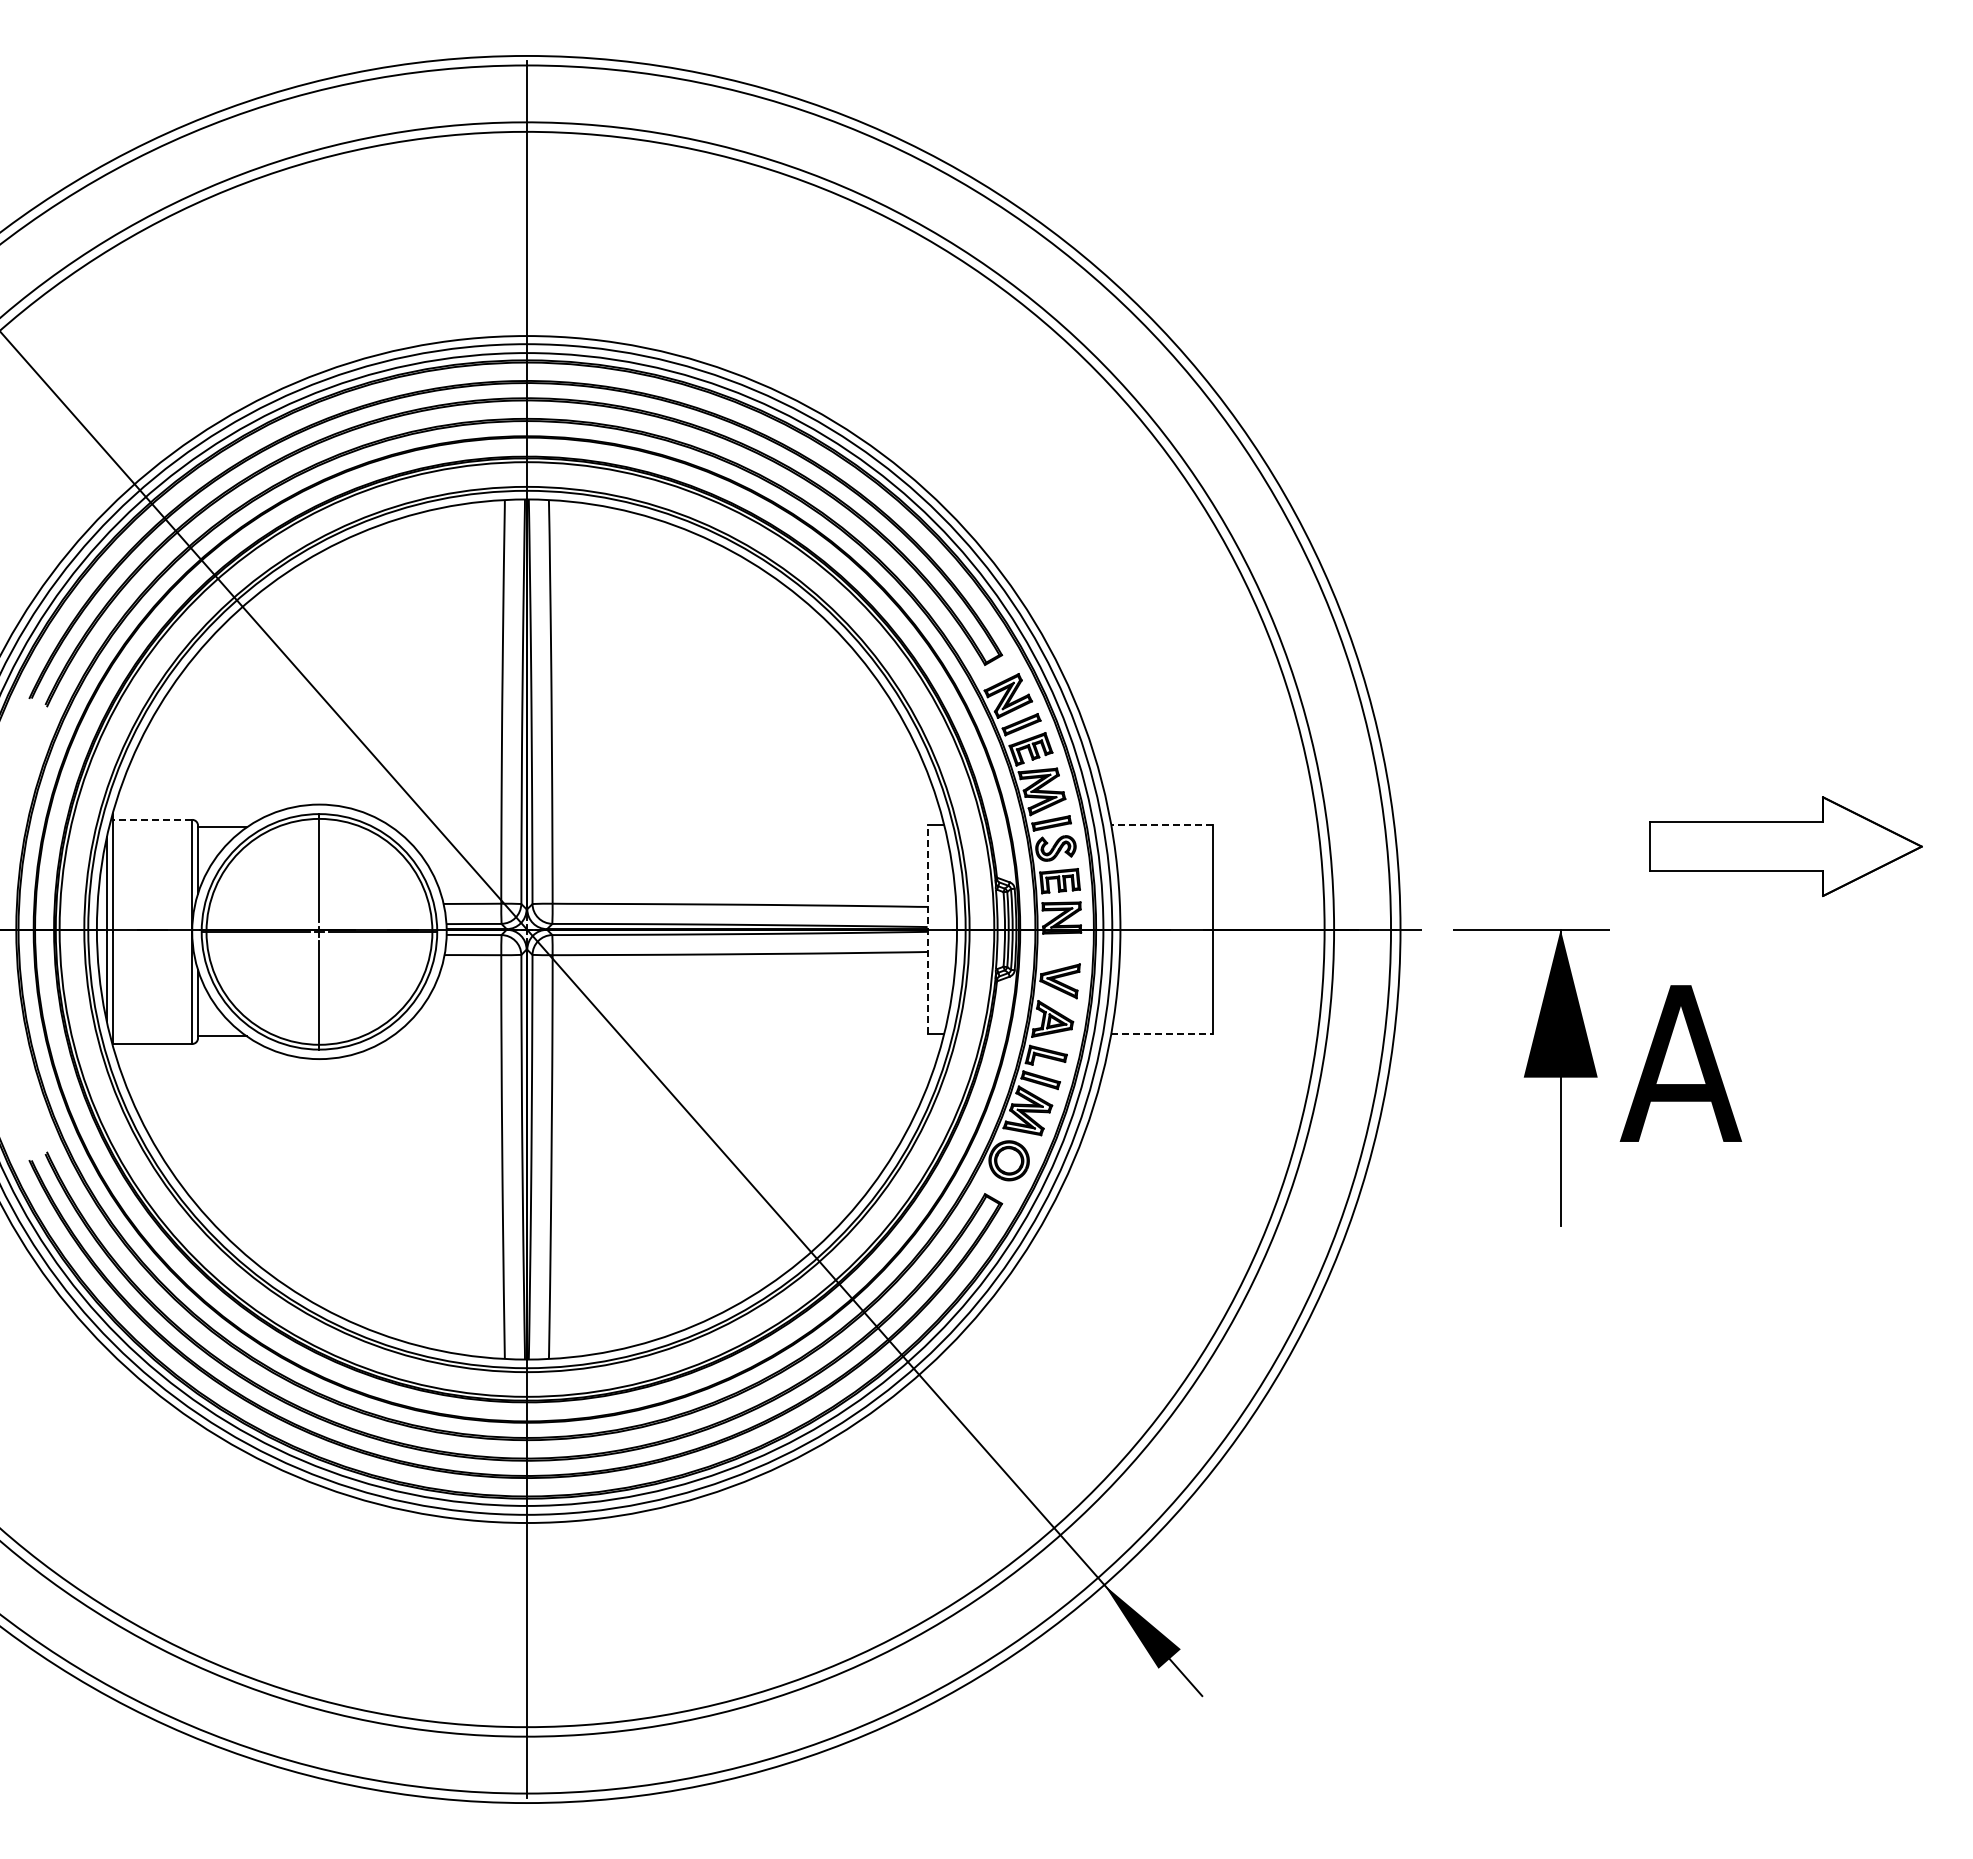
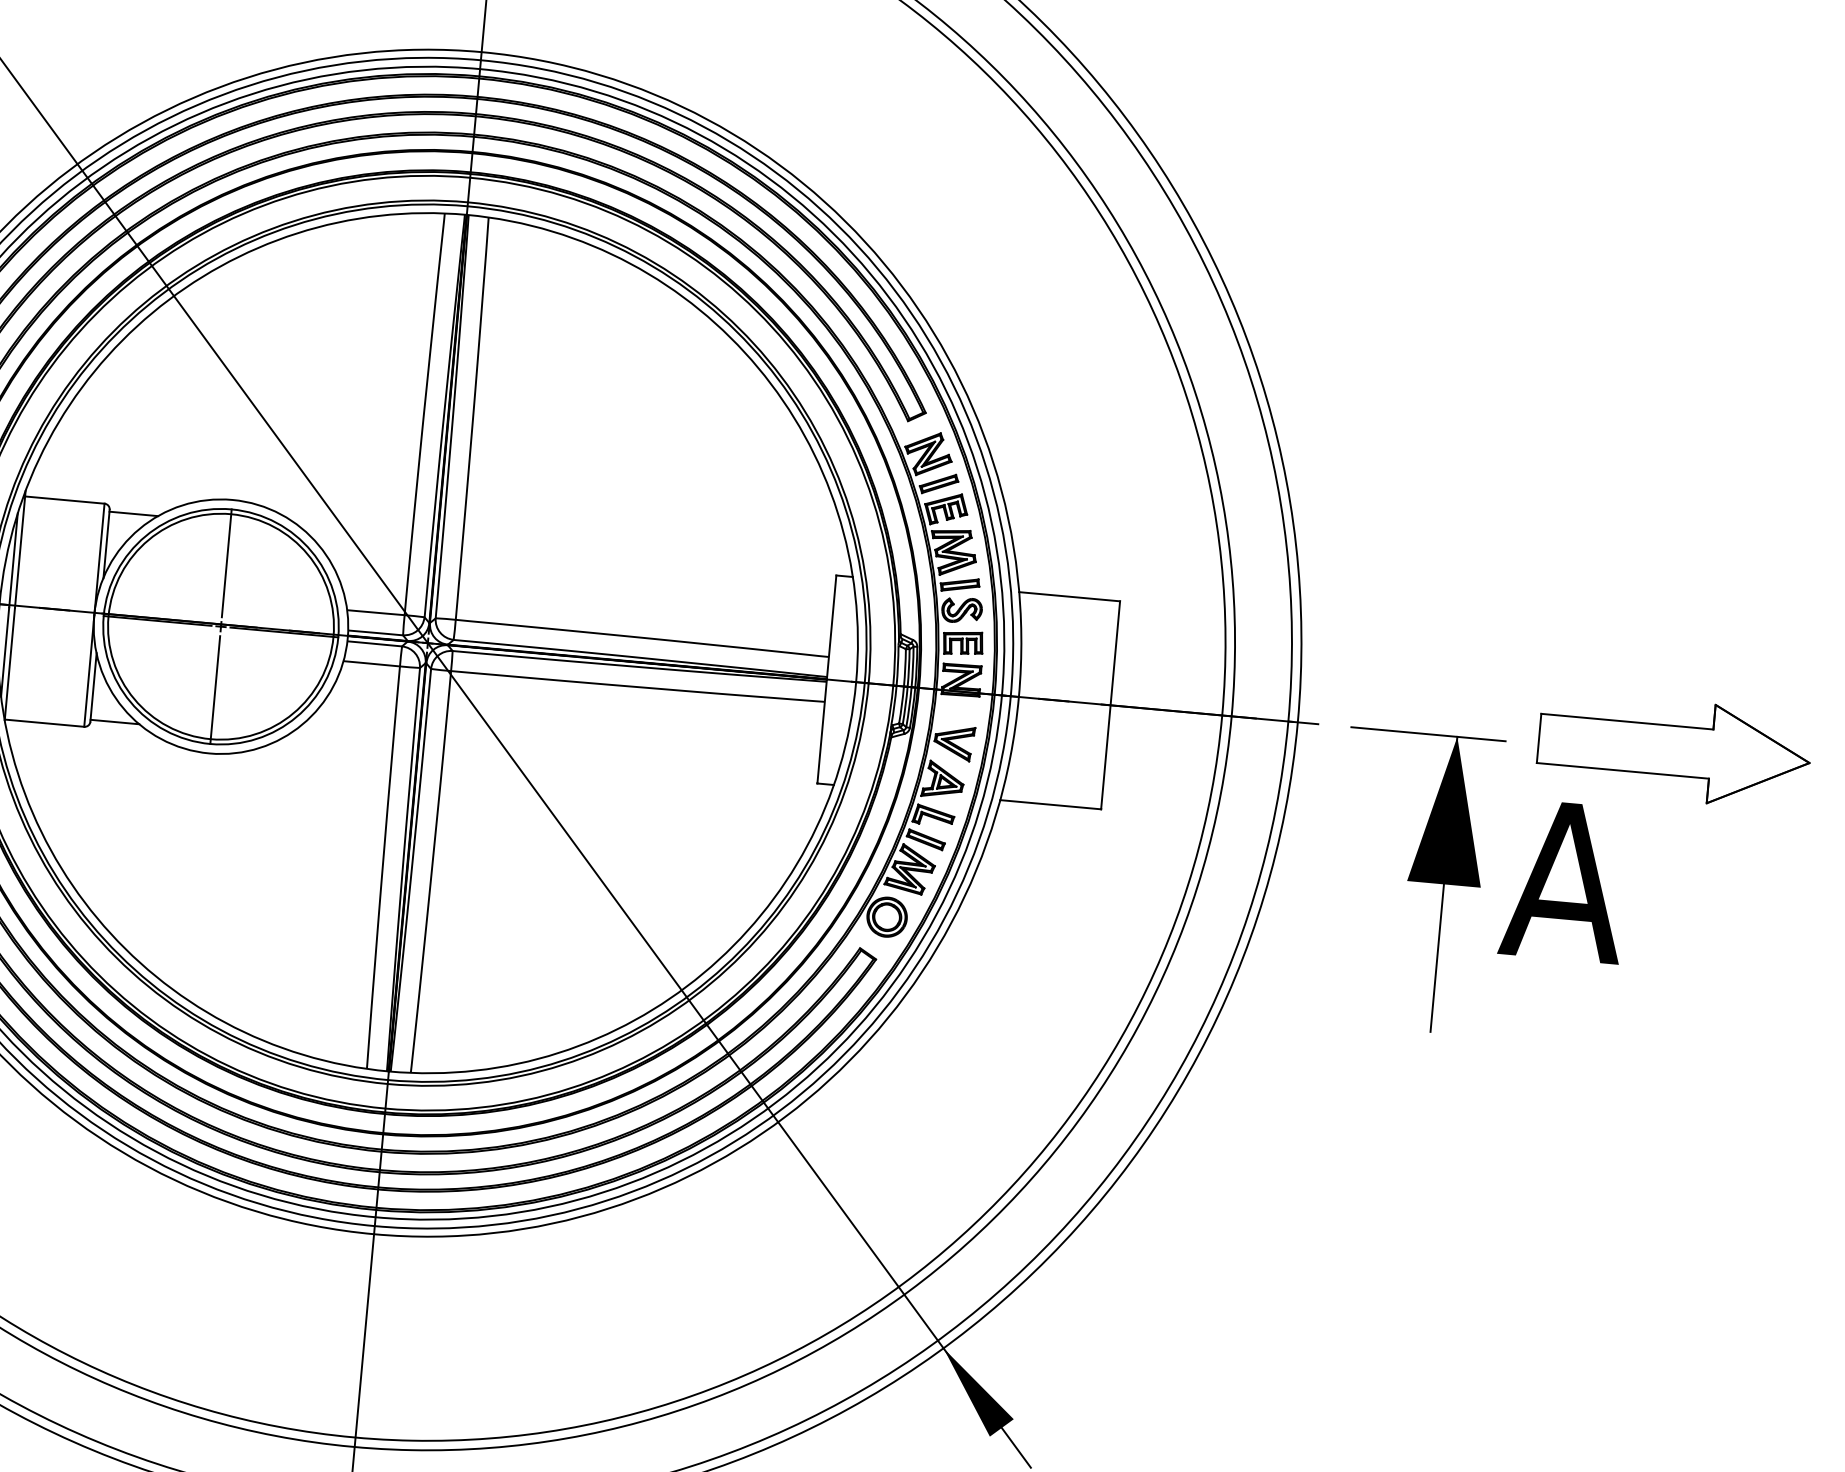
line: (152, 819) -> (64, 499), dashed -> solid
line: (1161, 825) -> (1069, 597), dashed -> solid
part: (1785, 846) -> (1673, 750), moved
line: (927, 928) -> (826, 678), dashed -> solid
line: (1161, 1033) -> (1050, 804), dashed -> solid

